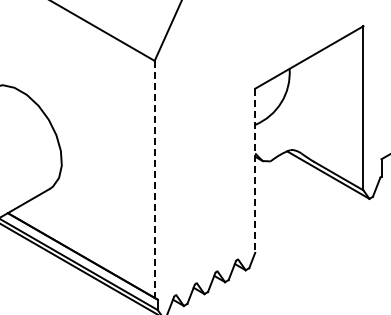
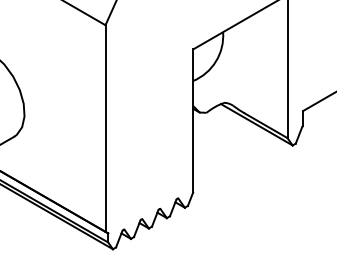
line: (255, 171) -> (193, 121), dashed -> solid
line: (154, 179) -> (105, 128), dashed -> solid

